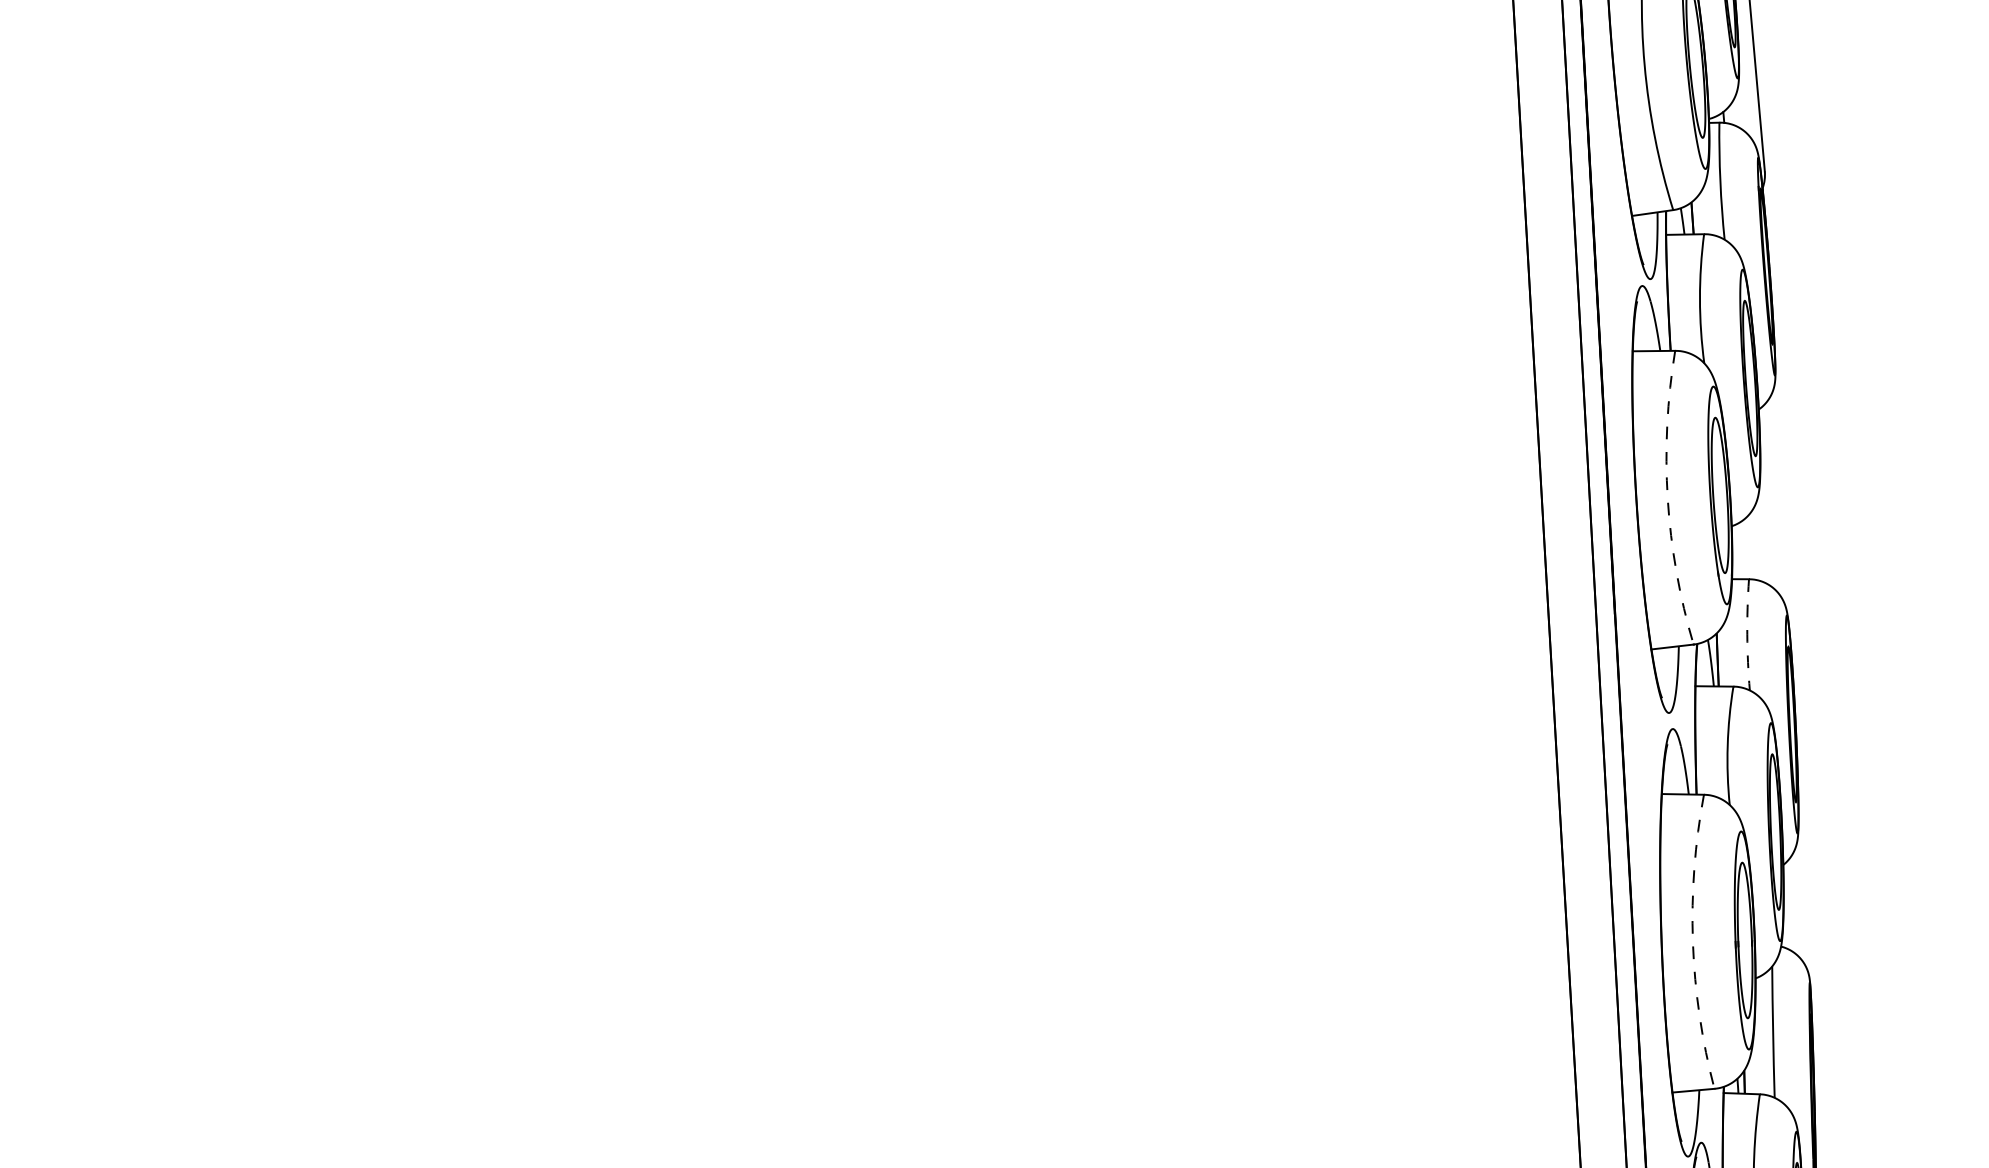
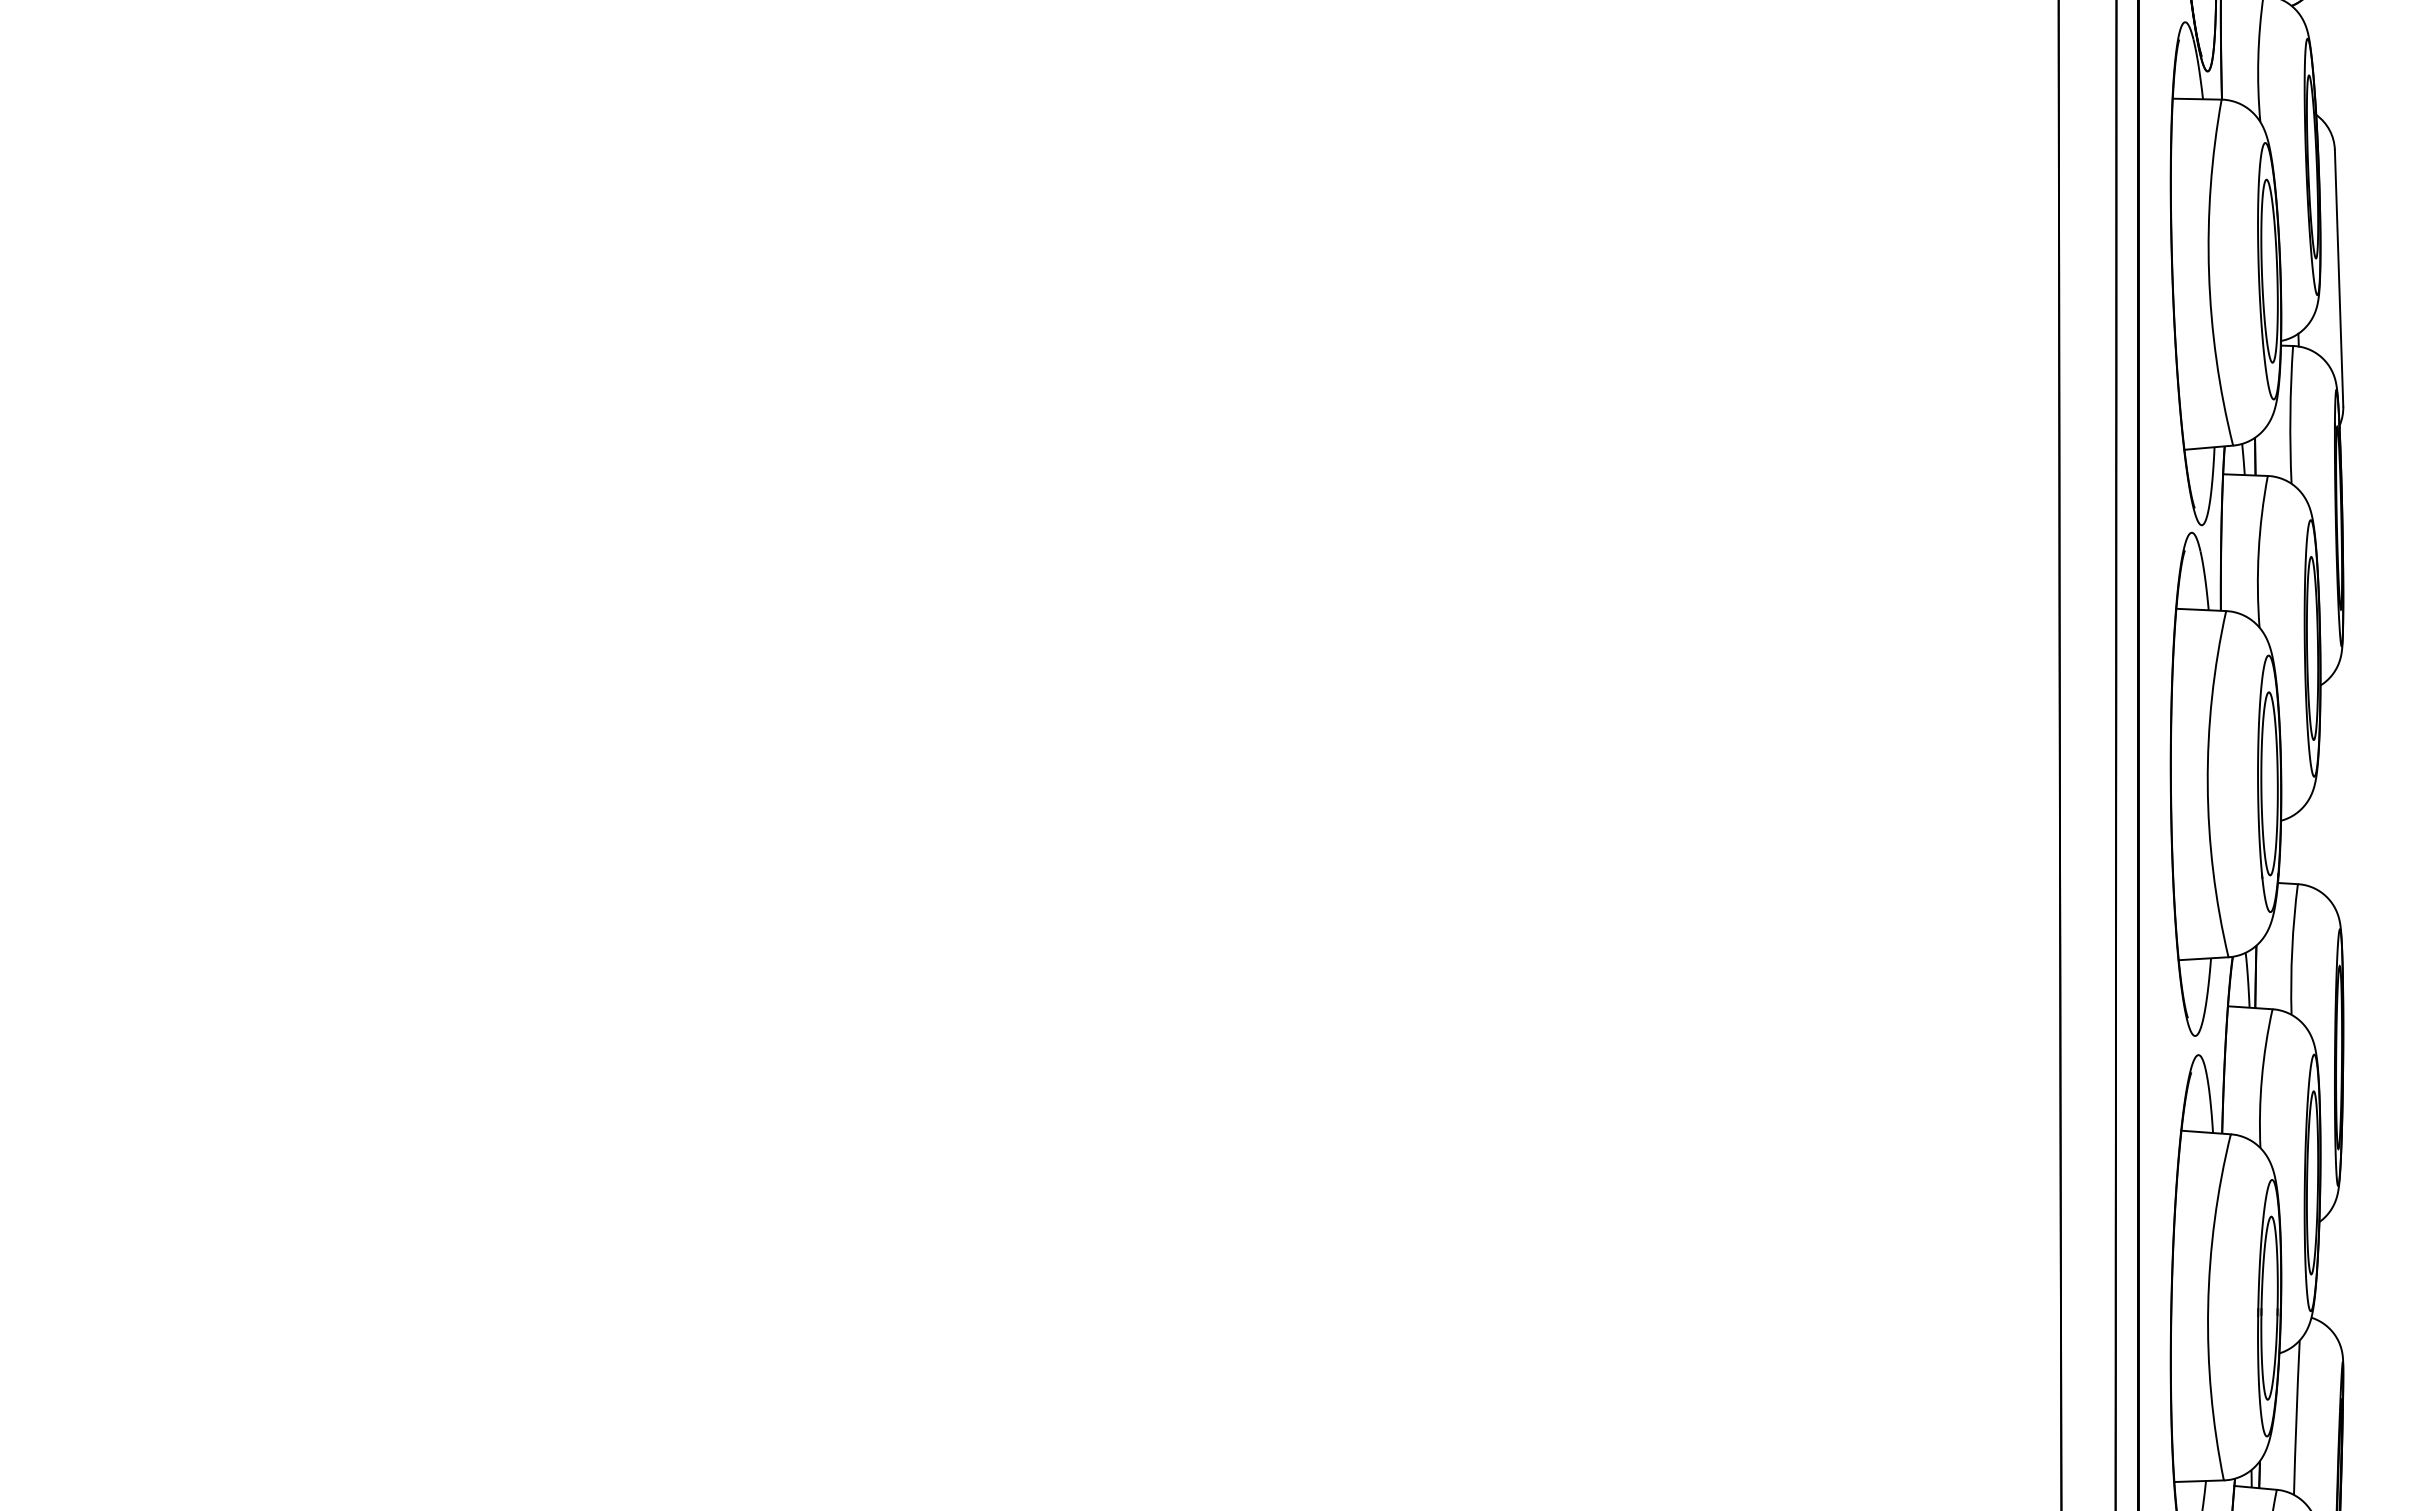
arc: (1667, 498) -> (2207, 784), dashed -> solid
arc: (1747, 634) -> (2292, 949), dashed -> solid
arc: (1693, 941) -> (2208, 1306), dashed -> solid

